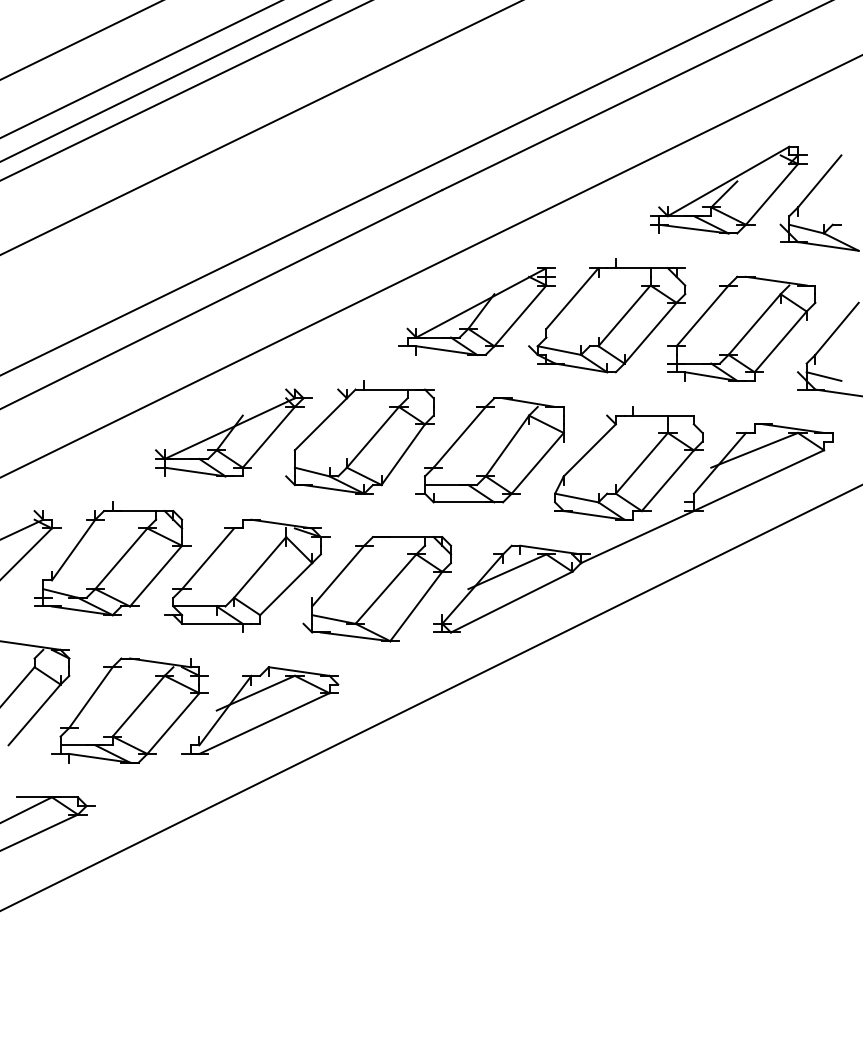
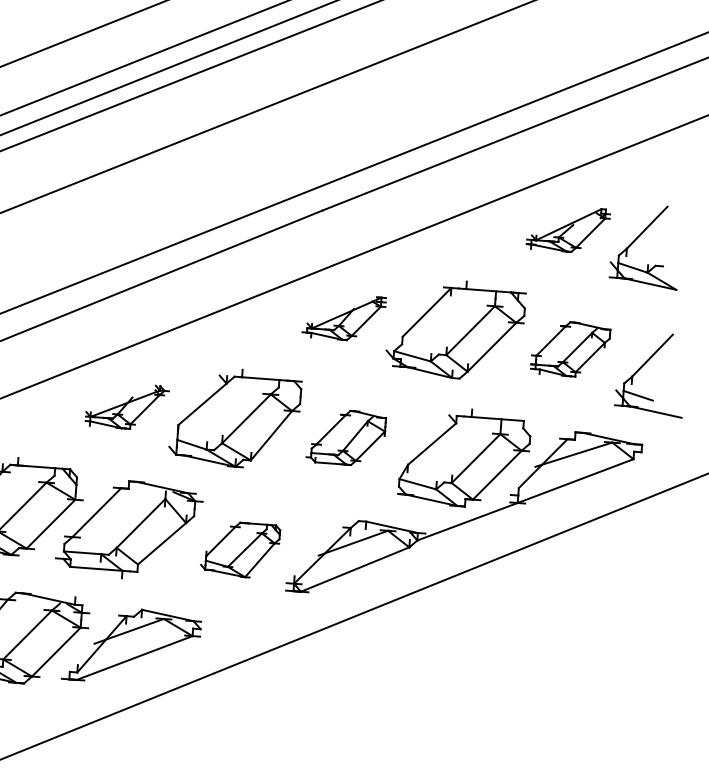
part: (728, 189) -> (568, 228), size x0.6
part: (476, 311) -> (343, 317), size x0.6
part: (741, 328) -> (570, 349), size x0.6
part: (233, 432) -> (126, 405), size x0.6
part: (489, 450) -> (345, 437), size x0.6
part: (377, 589) -> (240, 550), size x0.6

